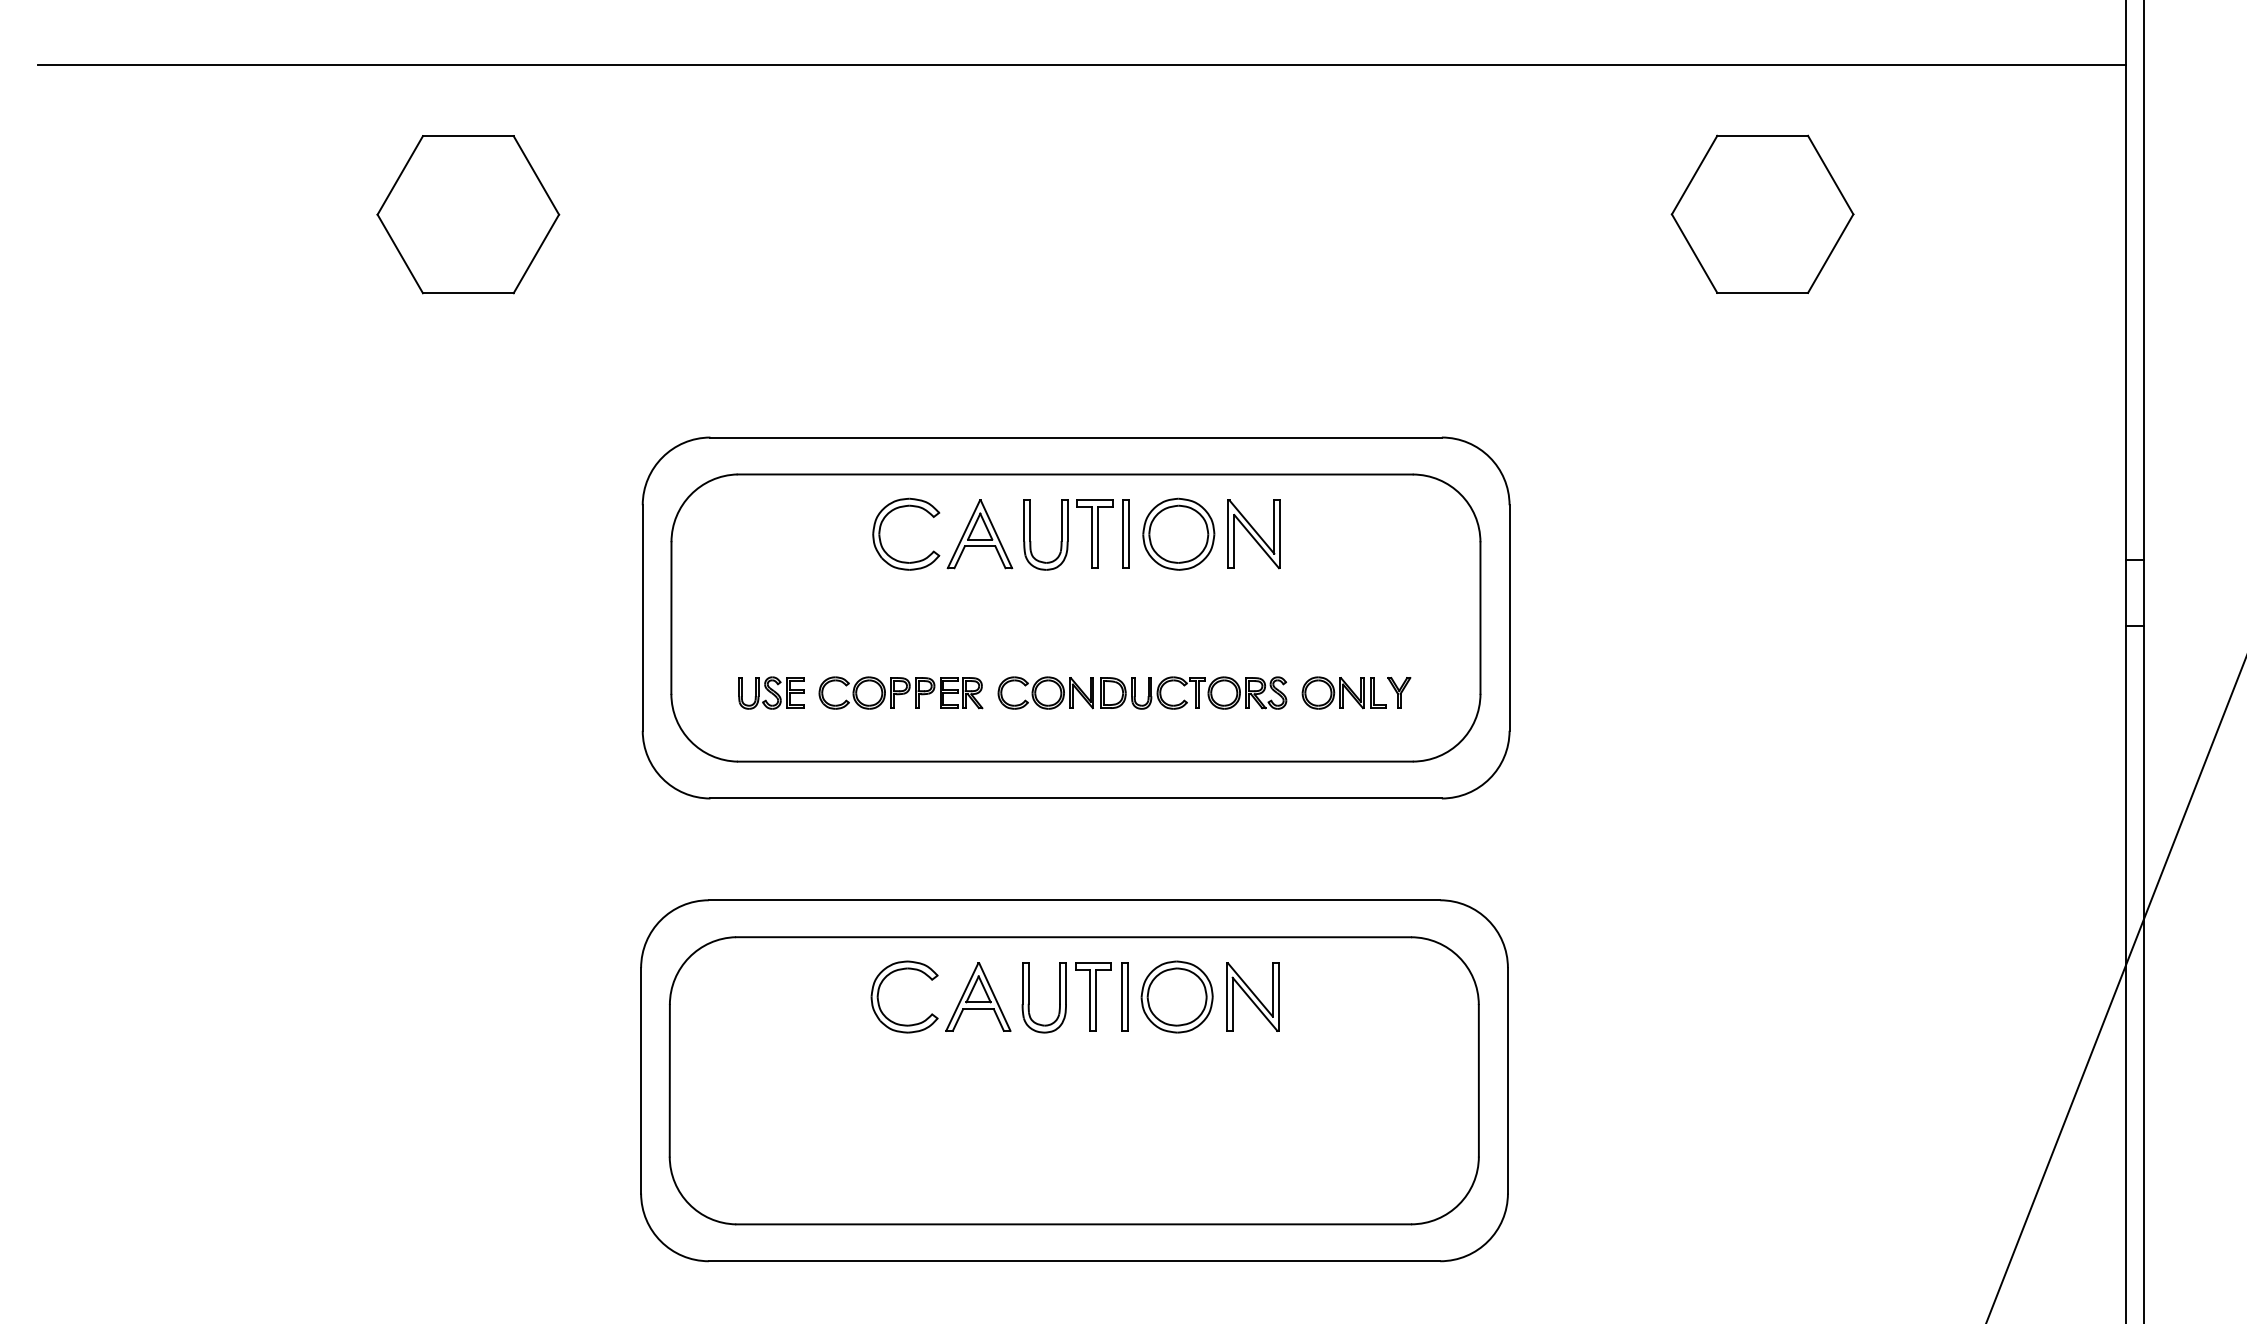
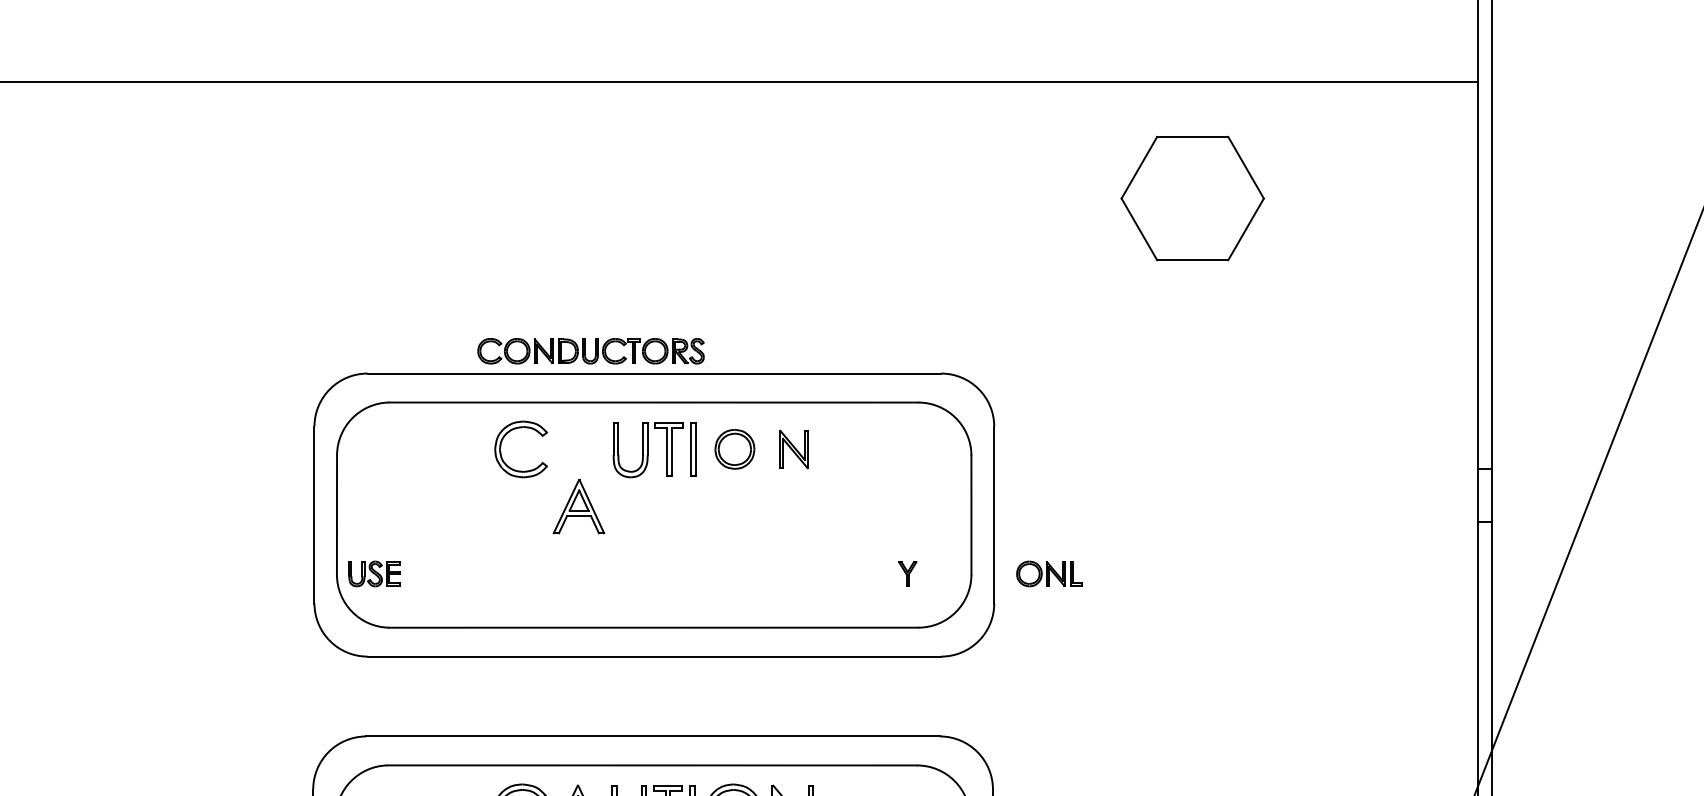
part: (468, 214) -> (177, 198), removed
part: (1178, 533) -> (734, 448), size x0.7
part: (979, 534) -> (578, 506), moved
part: (1253, 534) -> (793, 449), size x0.7
part: (771, 692) -> (374, 573), moved
part: (900, 692) -> (516, 573), removed
part: (1142, 692) -> (591, 350), moved
part: (1343, 692) -> (1049, 573), moved

